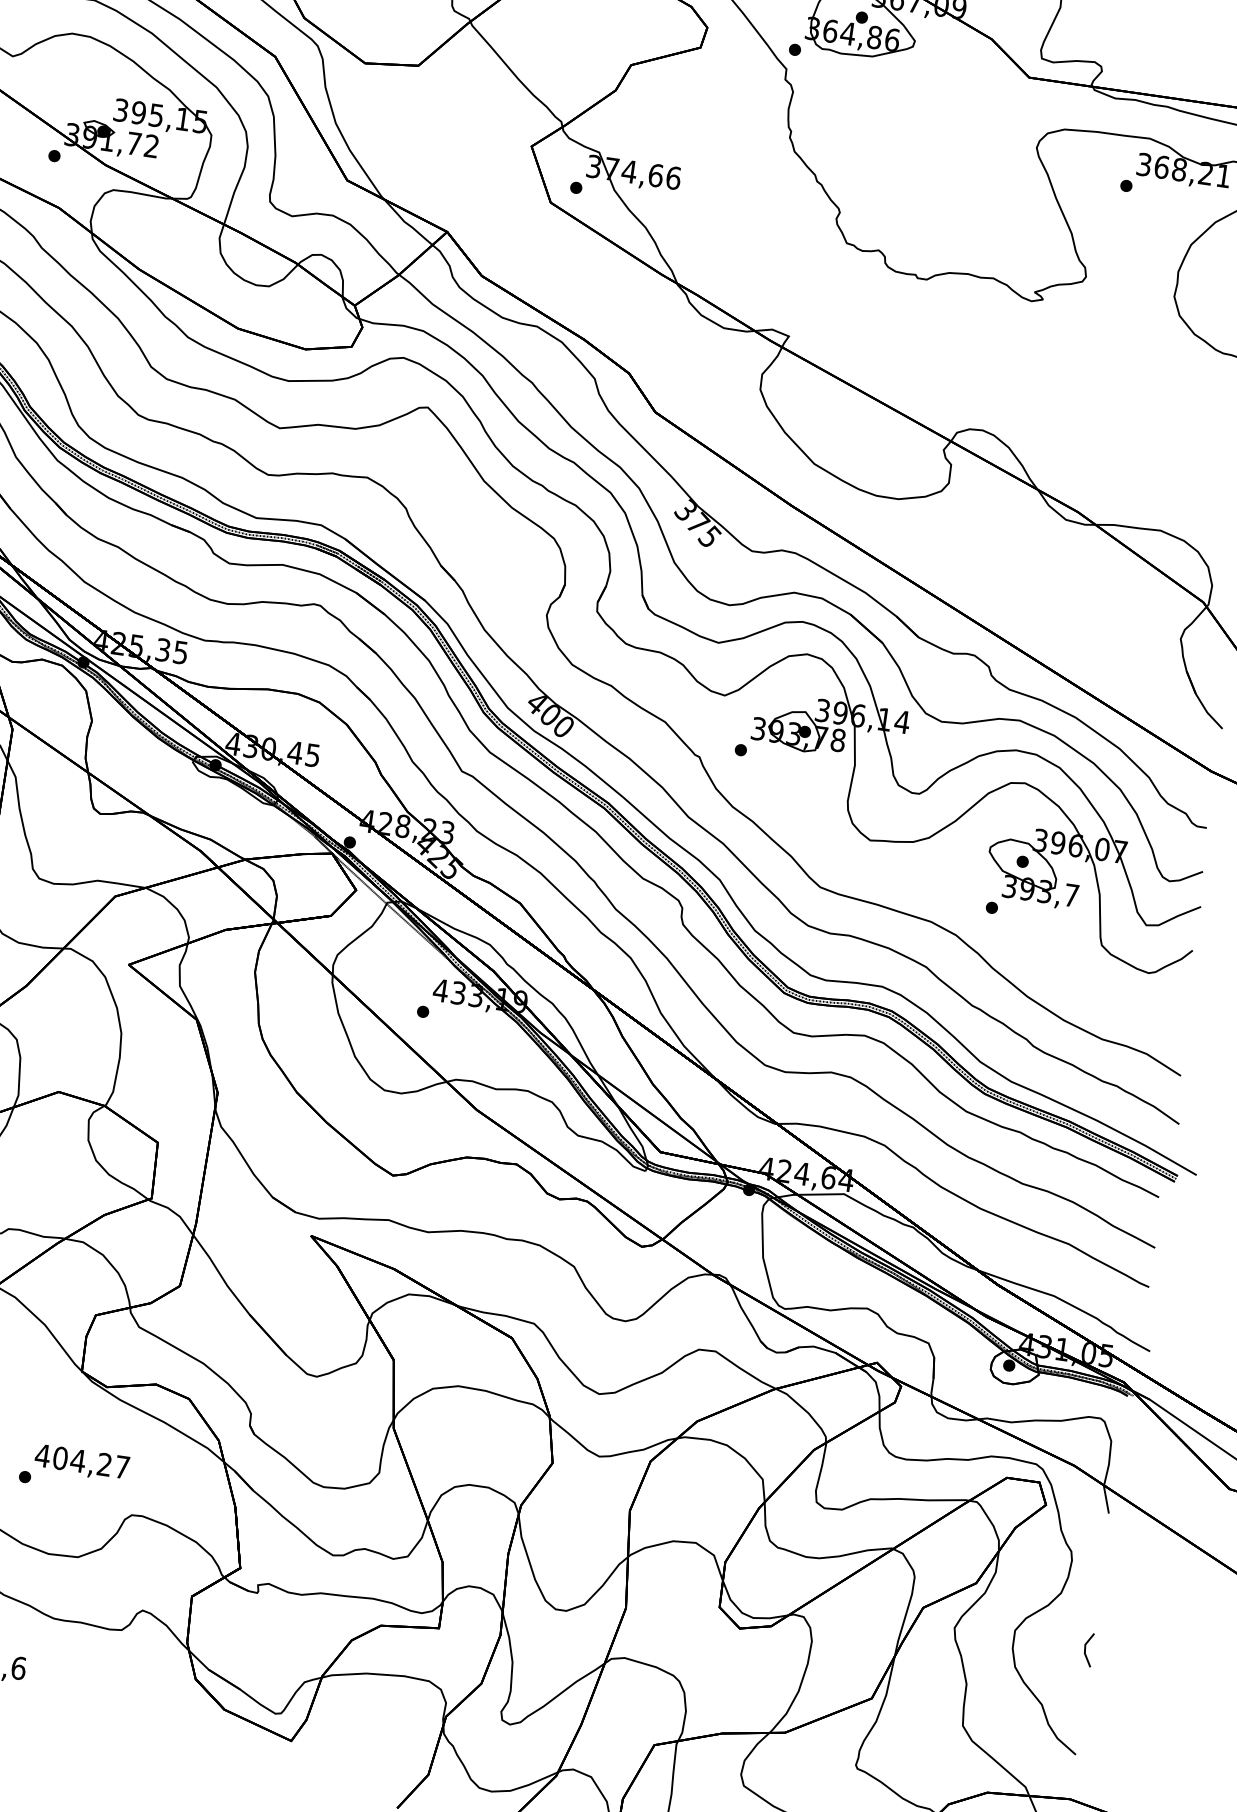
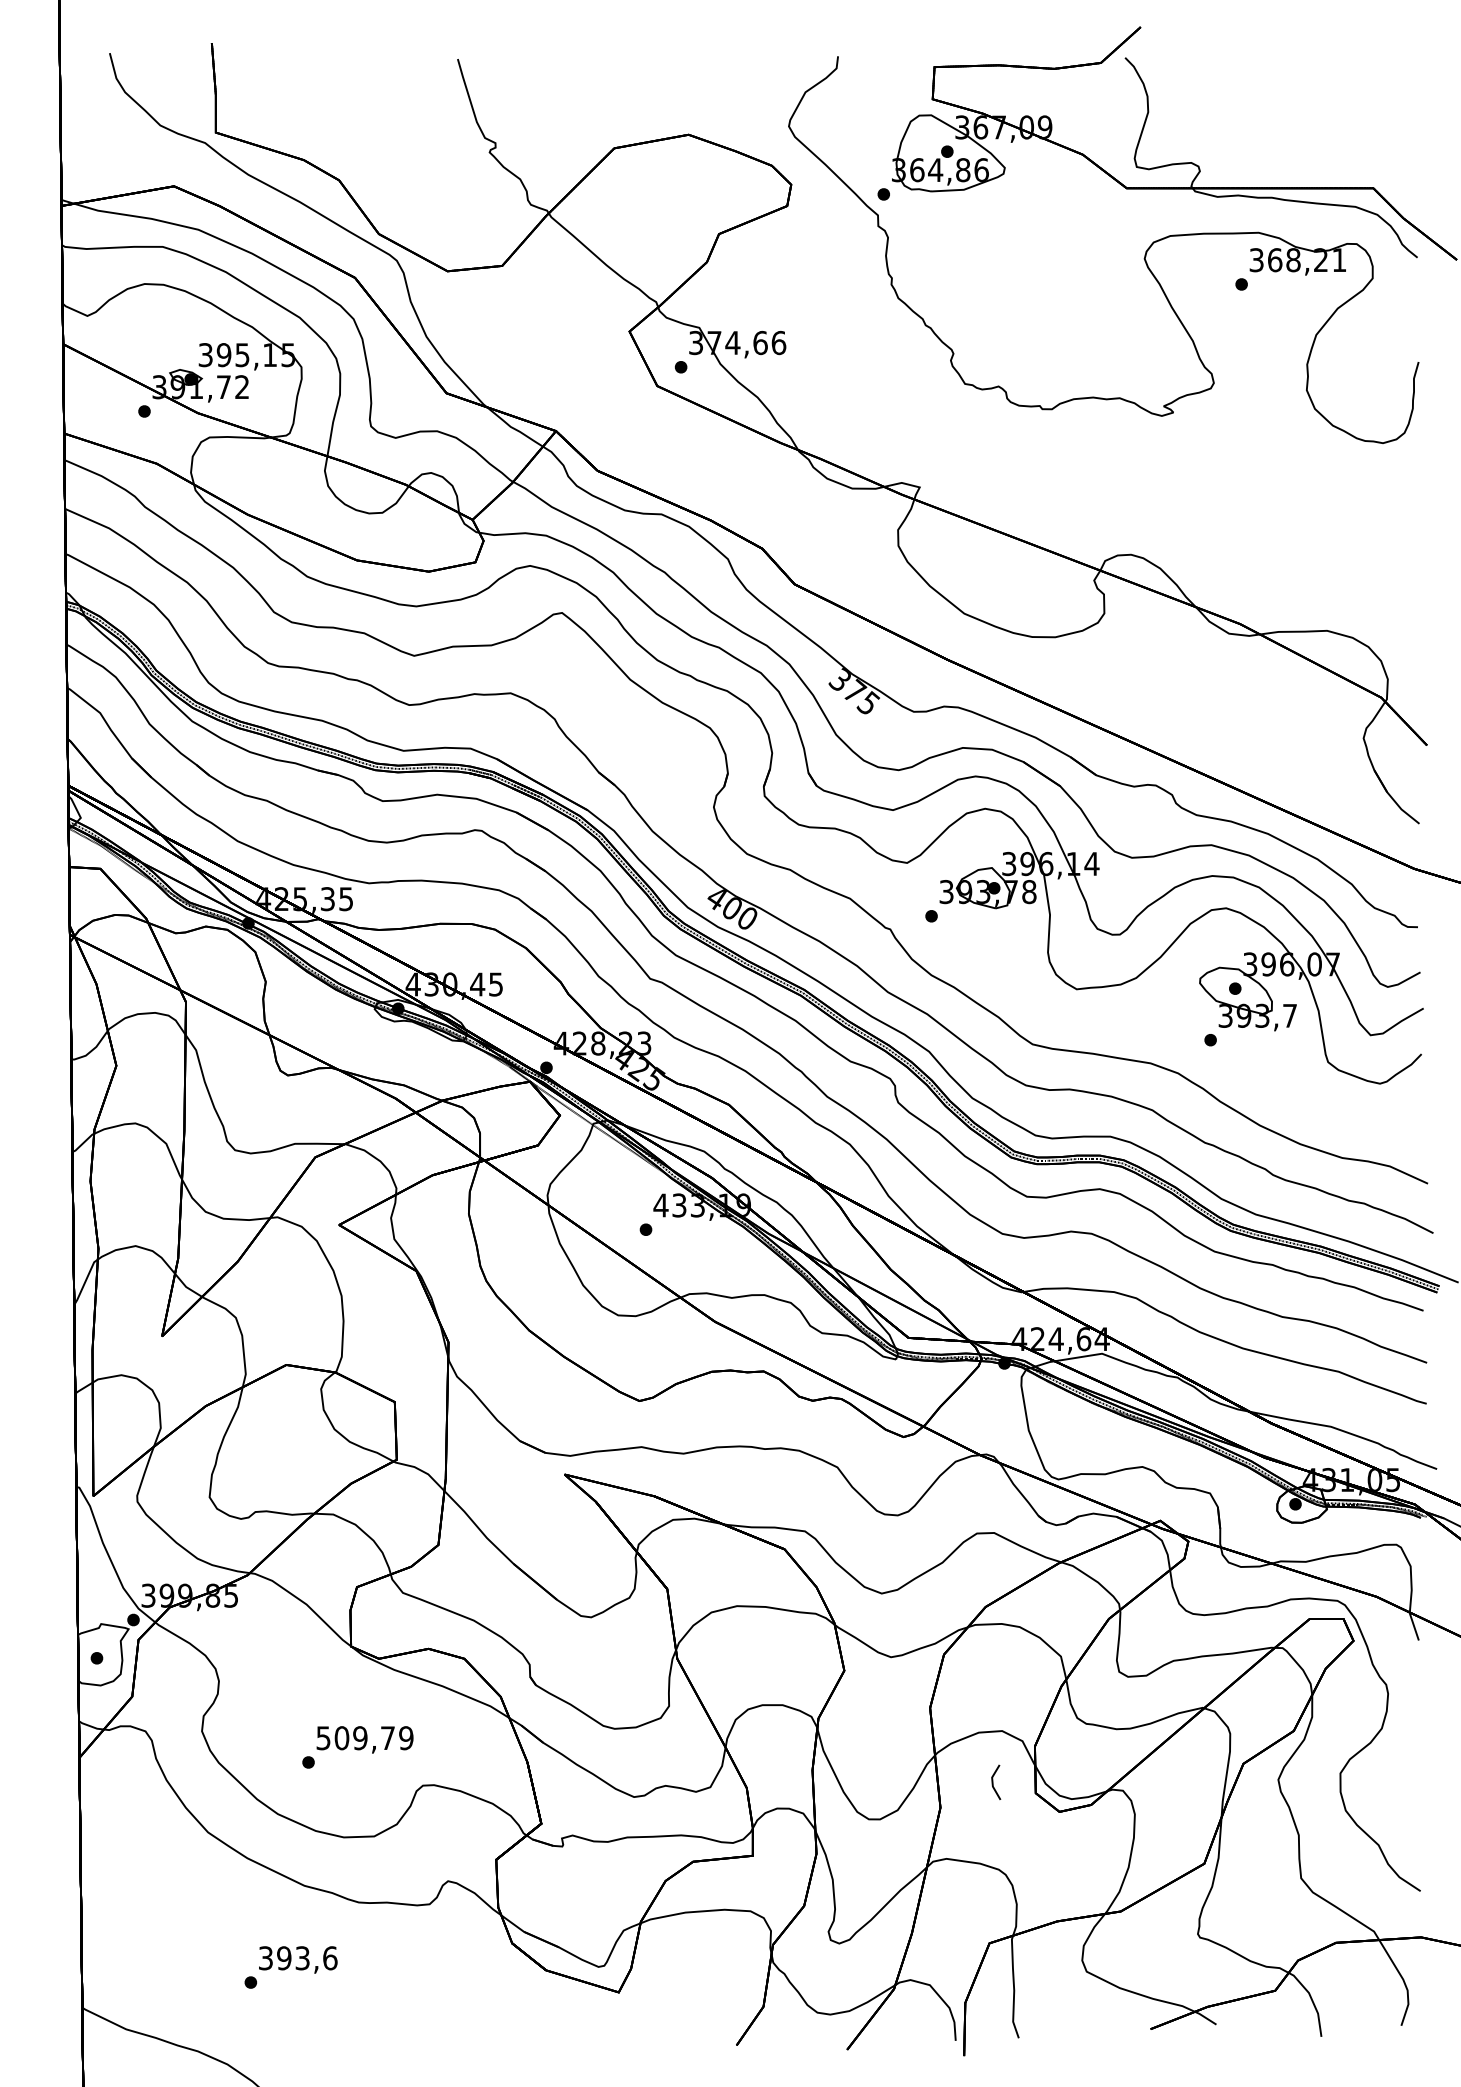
text: (82, 1461) -> (364, 1738), 404,27 -> 509,79
line: (1086, 1649) -> (993, 1782), moved

